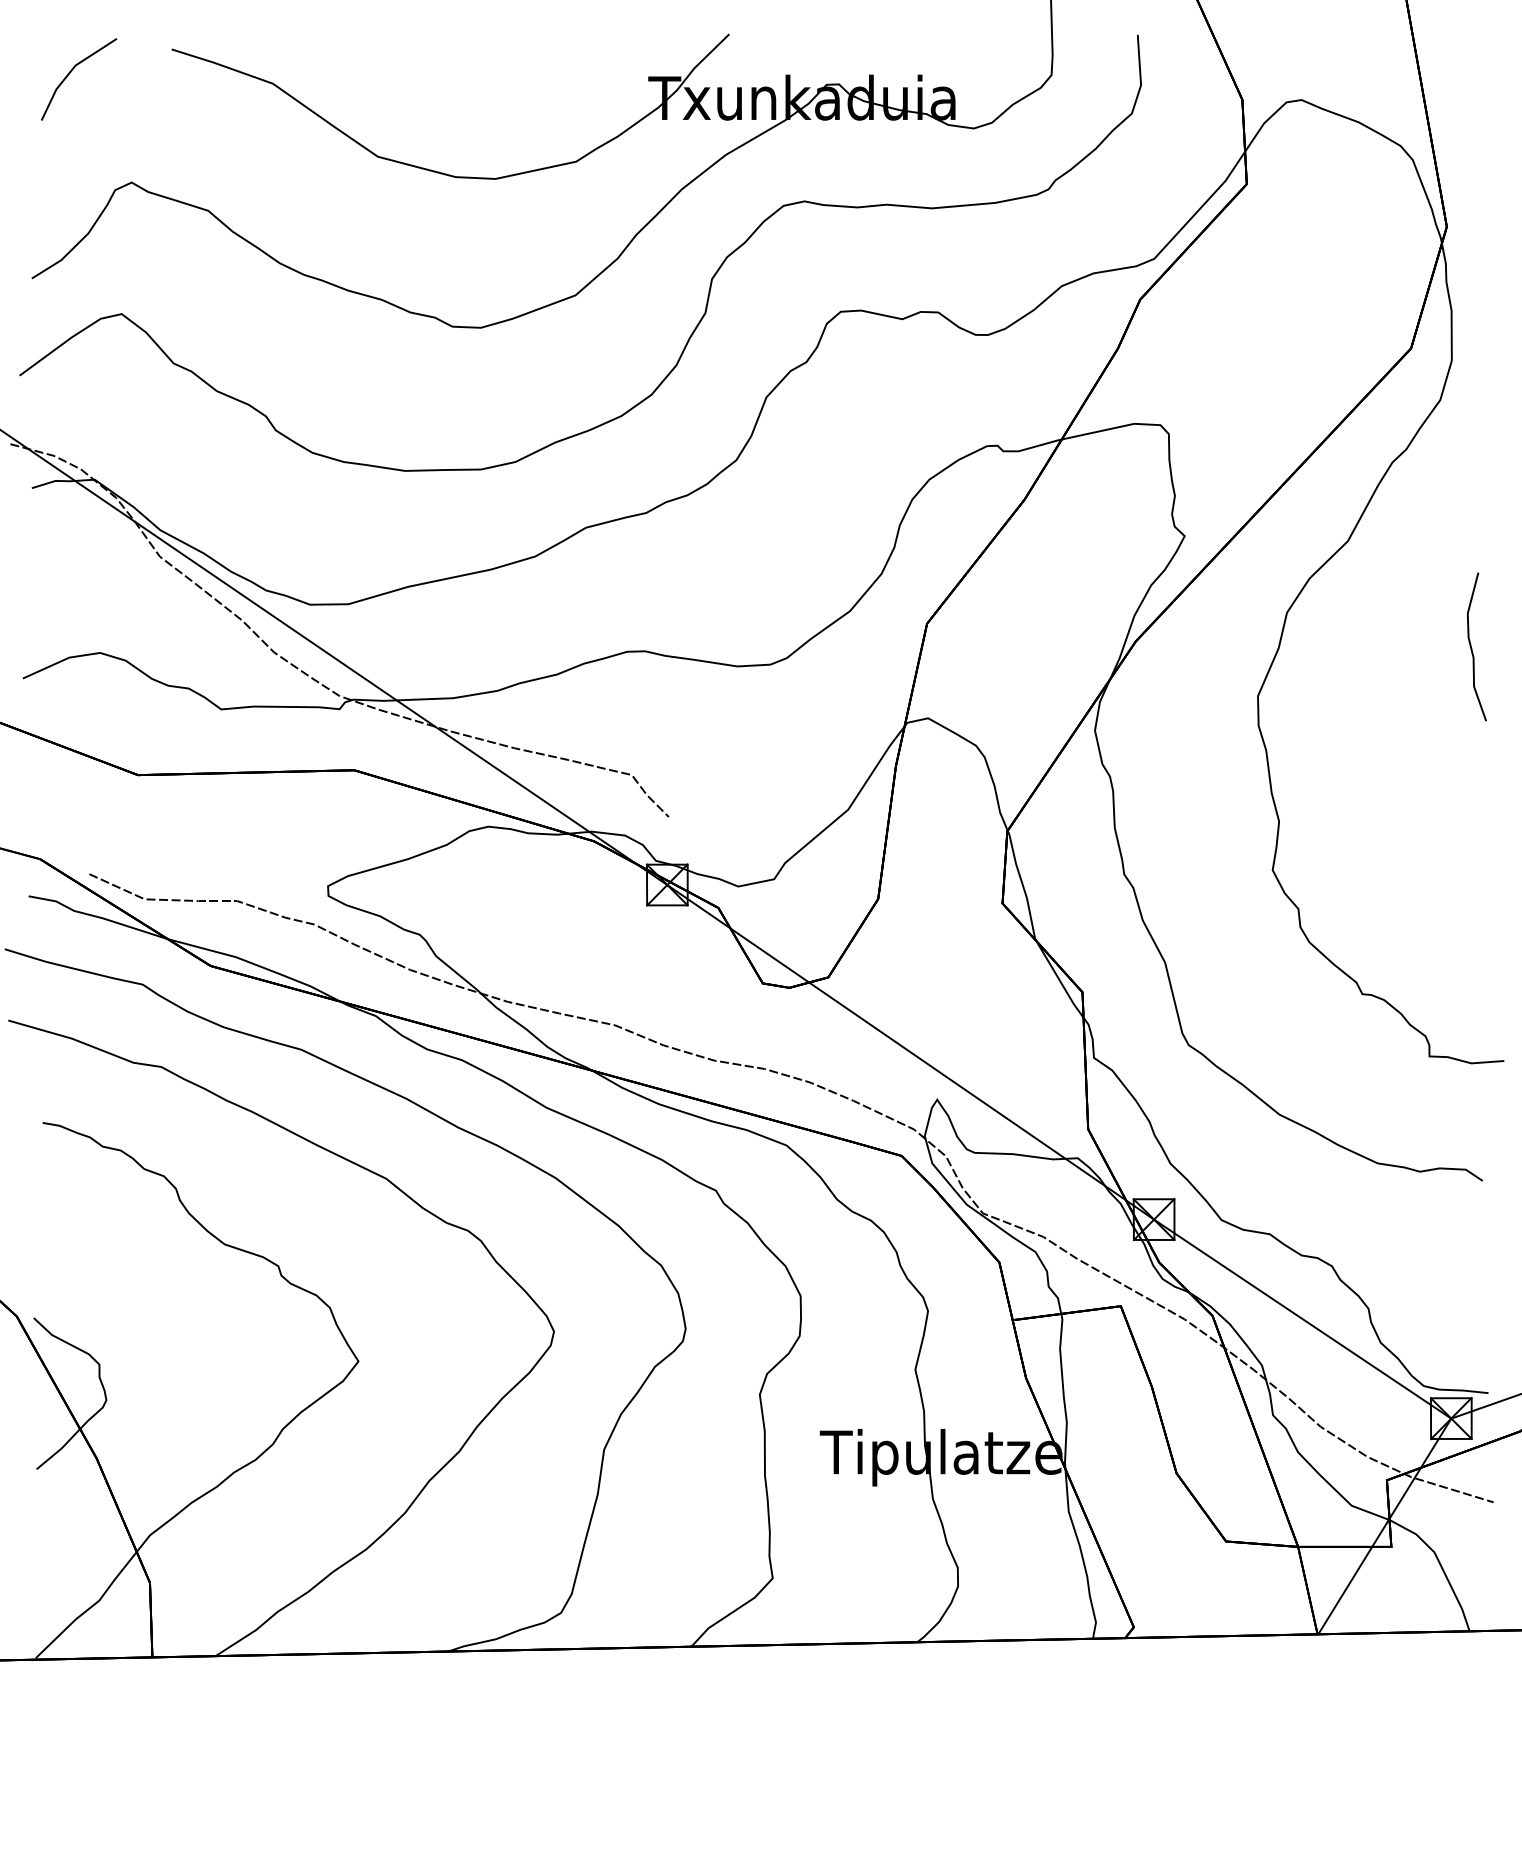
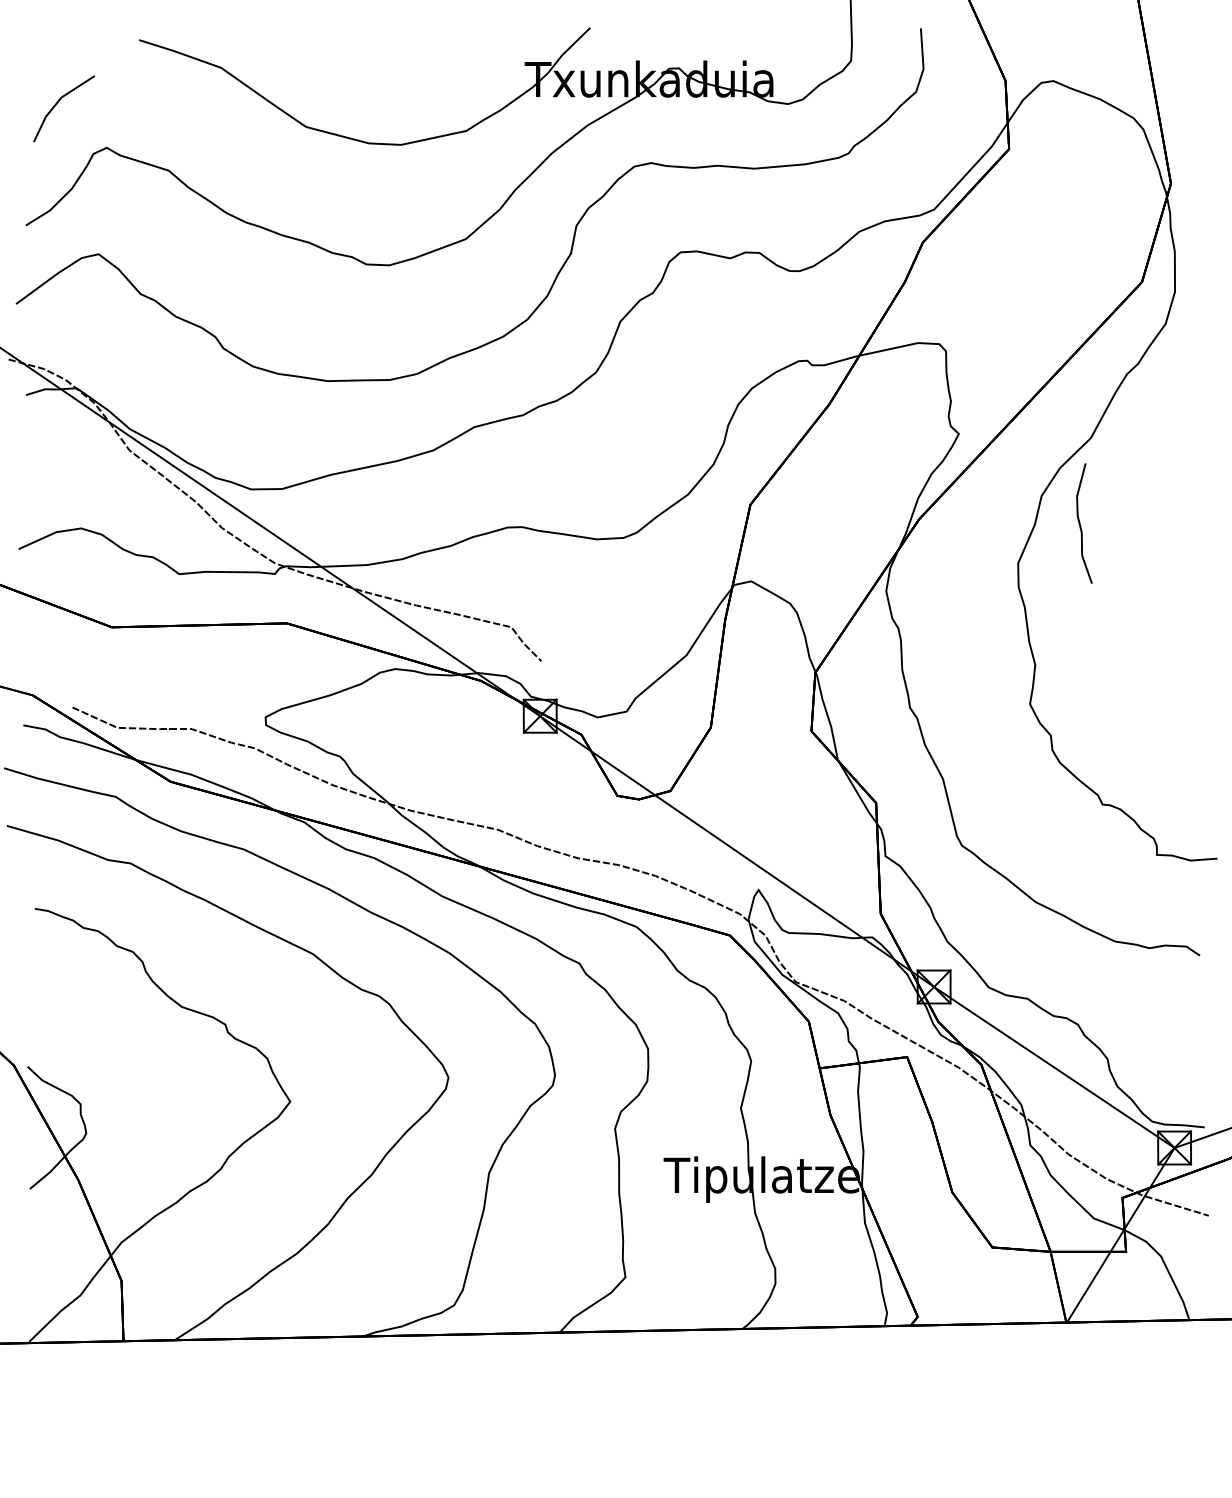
line: (72, 71) -> (58, 102), moved
curve: (1472, 648) -> (1080, 524), moved

